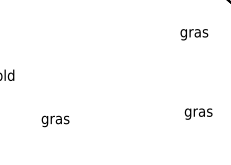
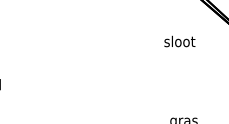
text: (194, 33) -> (179, 43), gras -> sloot

